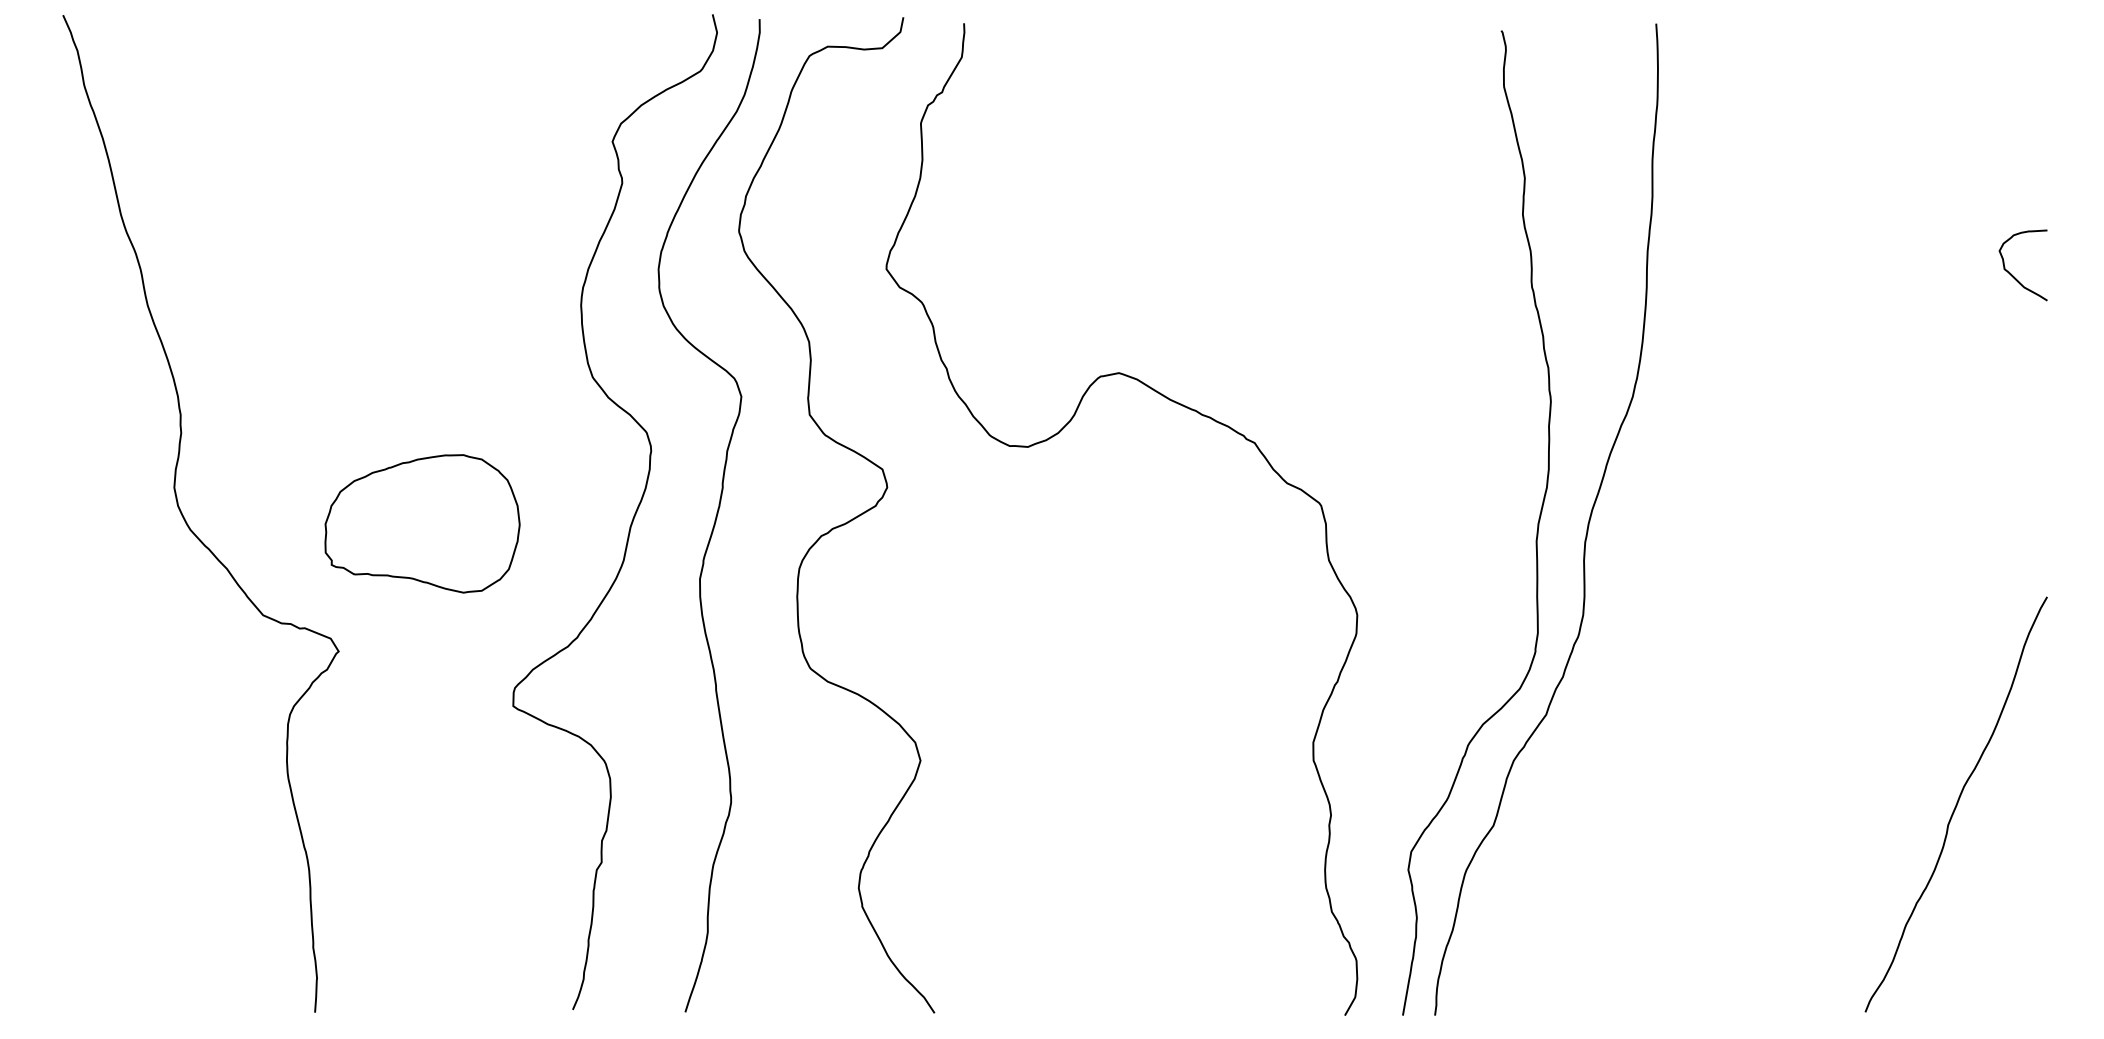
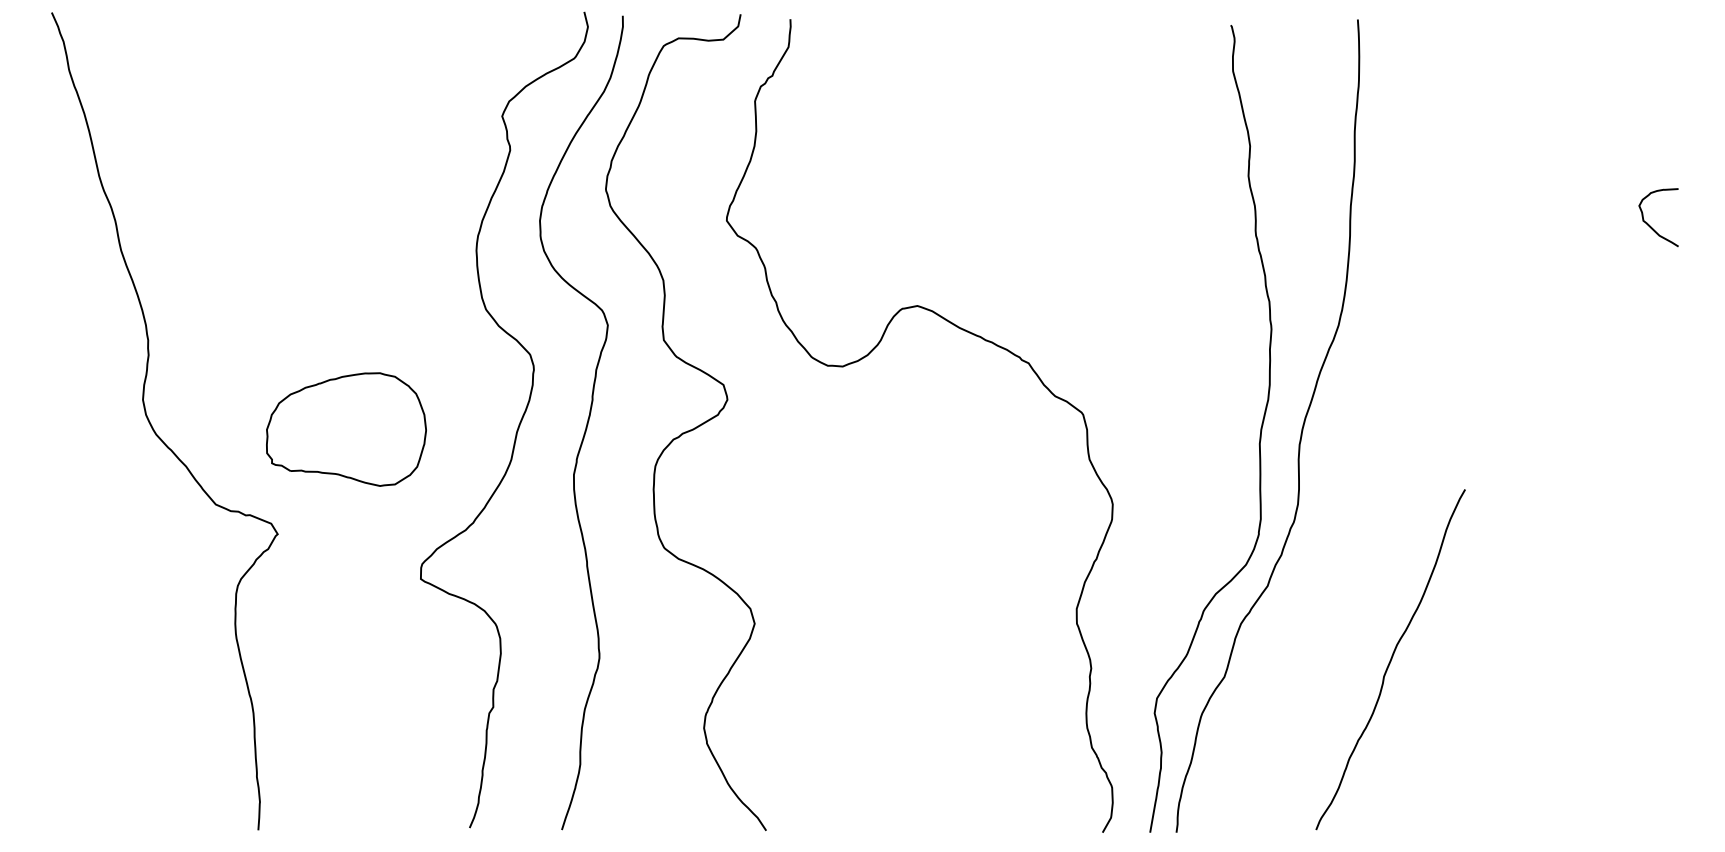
curve: (1955, 804) -> (1390, 659), moved

